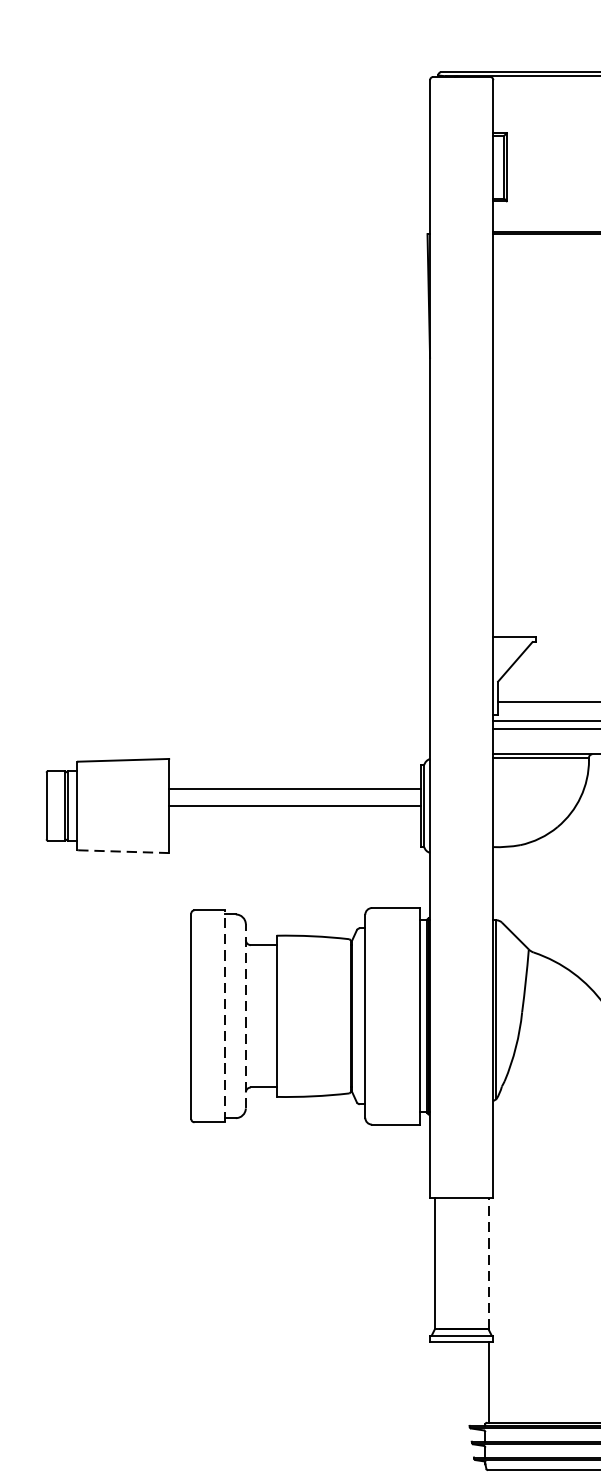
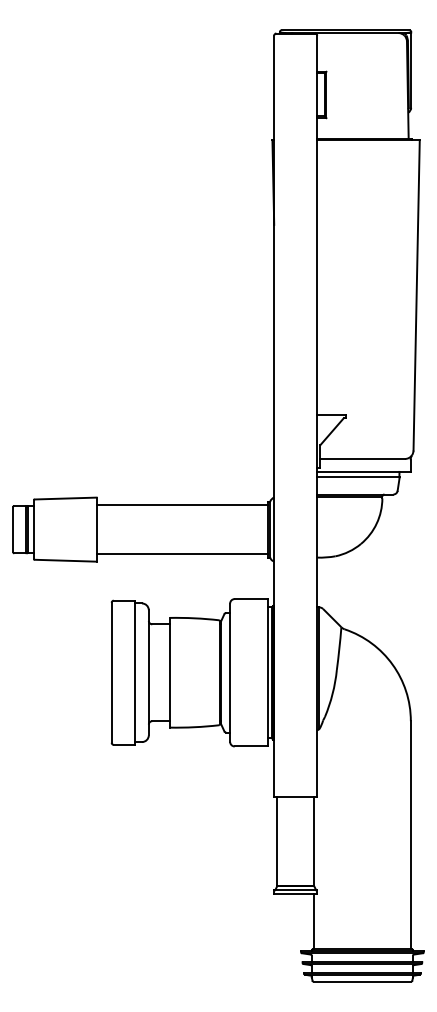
line: (293, 788) -> (181, 553), moved
line: (293, 805) -> (181, 505), moved
line: (123, 851) -> (65, 560), dashed -> solid
line: (224, 1015) -> (134, 672), dashed -> solid
line: (245, 1015) -> (148, 672), dashed -> solid
line: (489, 1264) -> (314, 841), dashed -> solid

